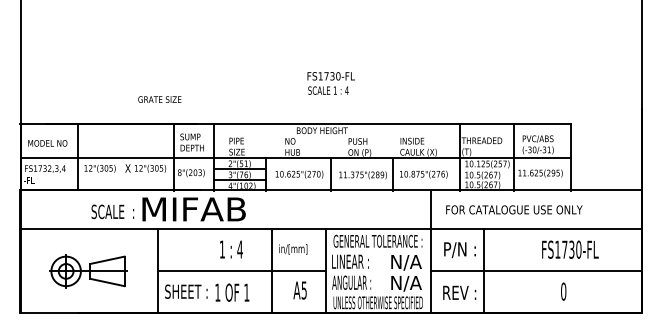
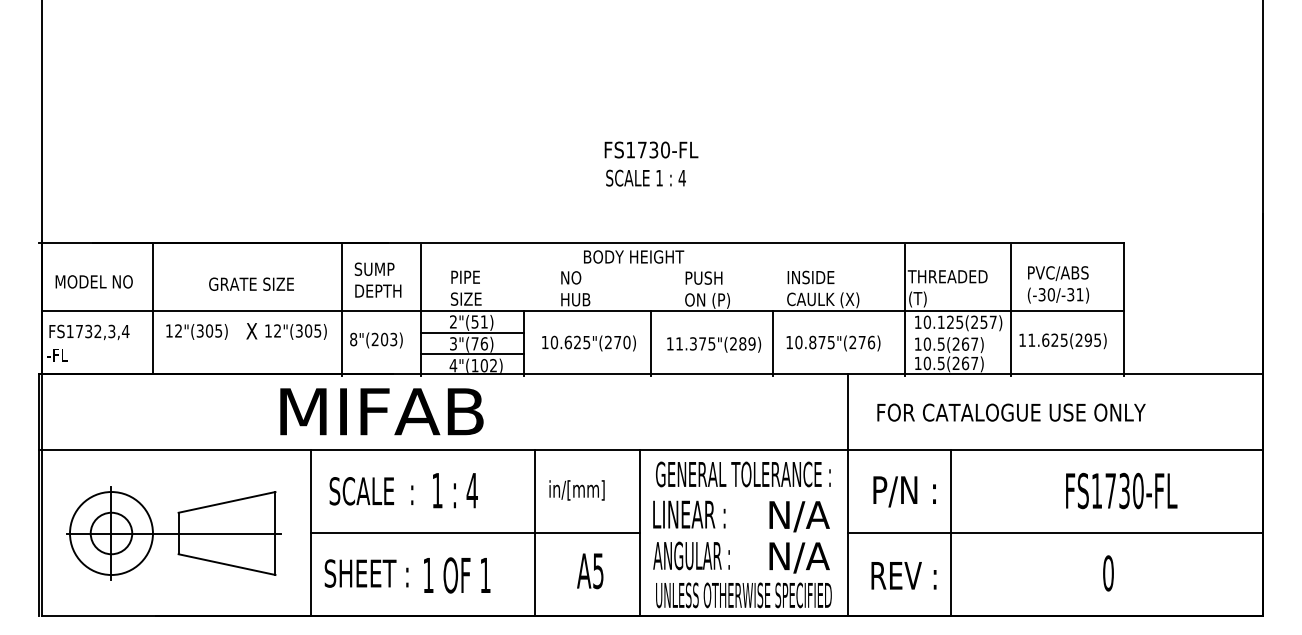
text: (159, 99) -> (250, 284), moved
text: (112, 211) -> (370, 490), moved
part: (88, 271) -> (174, 533), size x1.43

